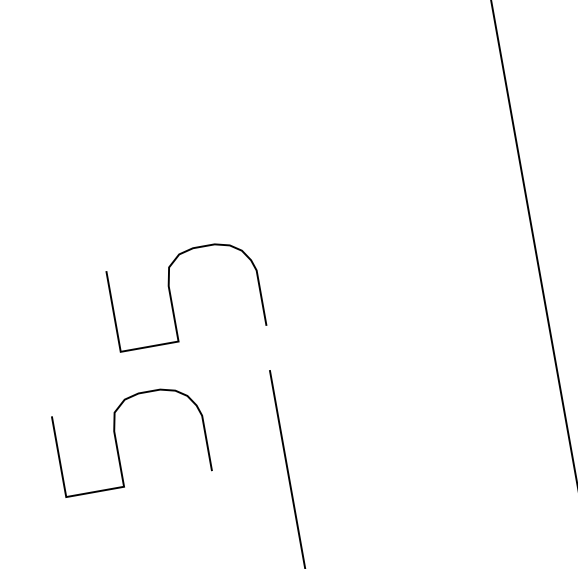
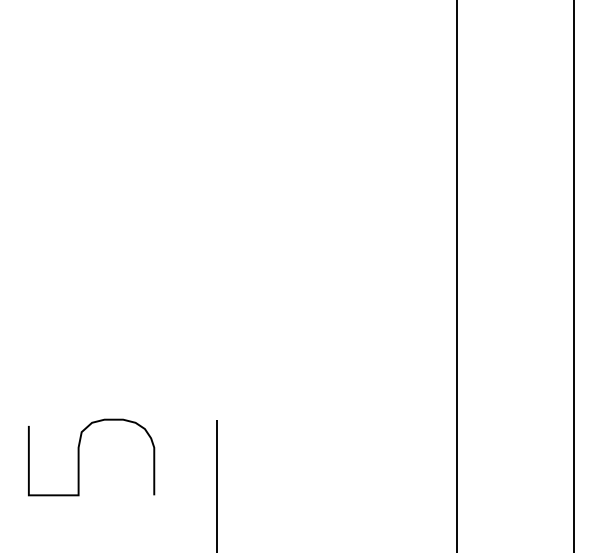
curve: (171, 297) -> (146, 344), removed

